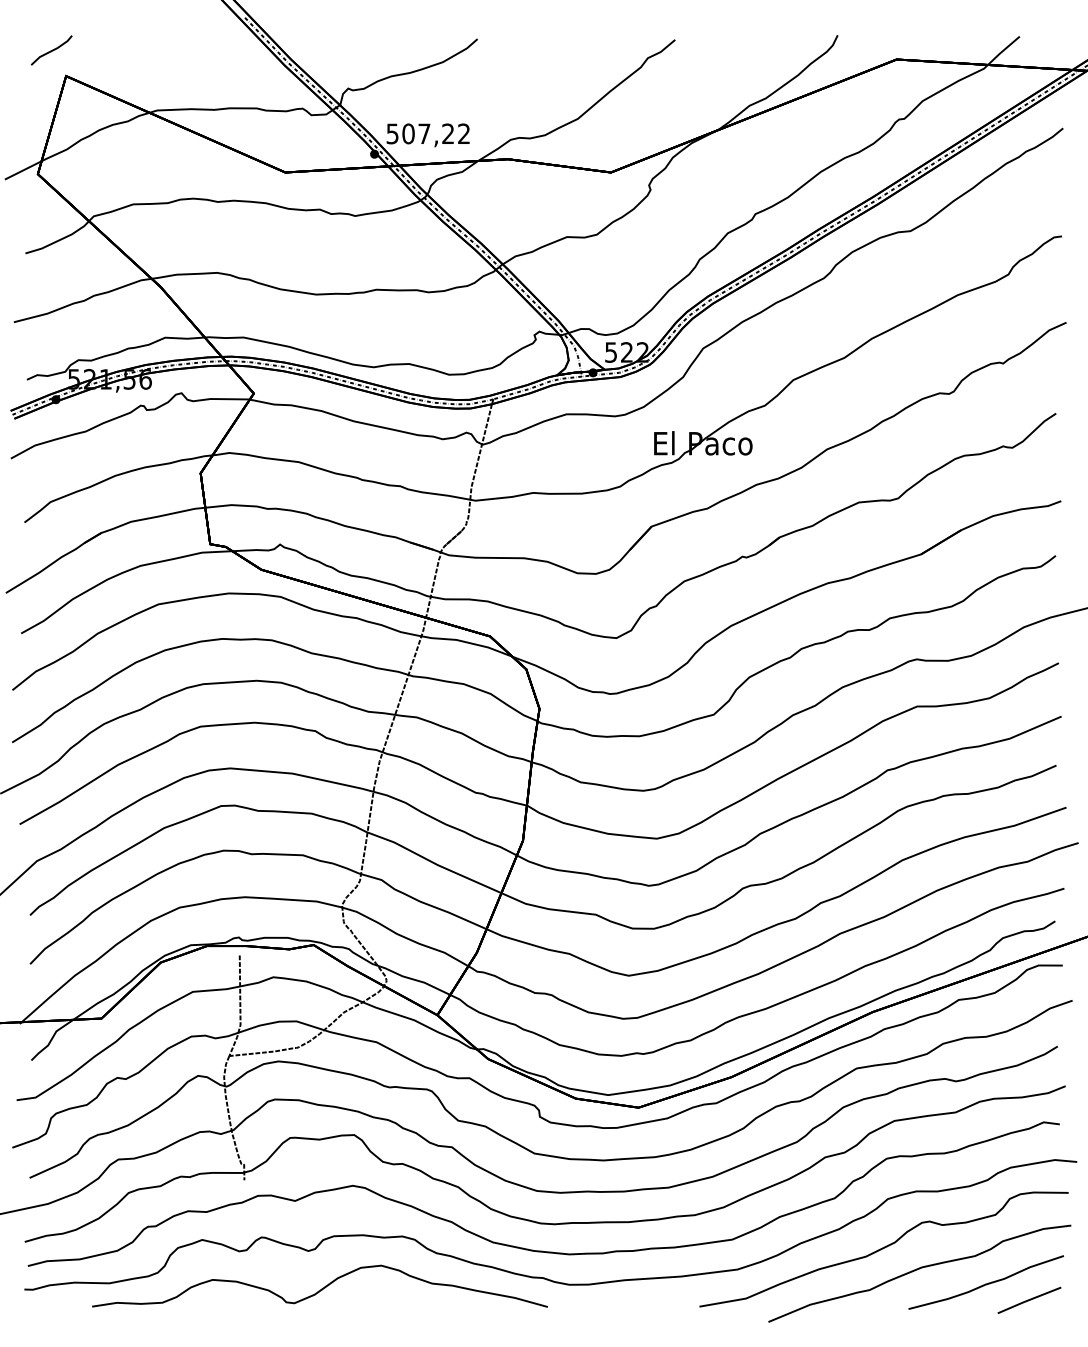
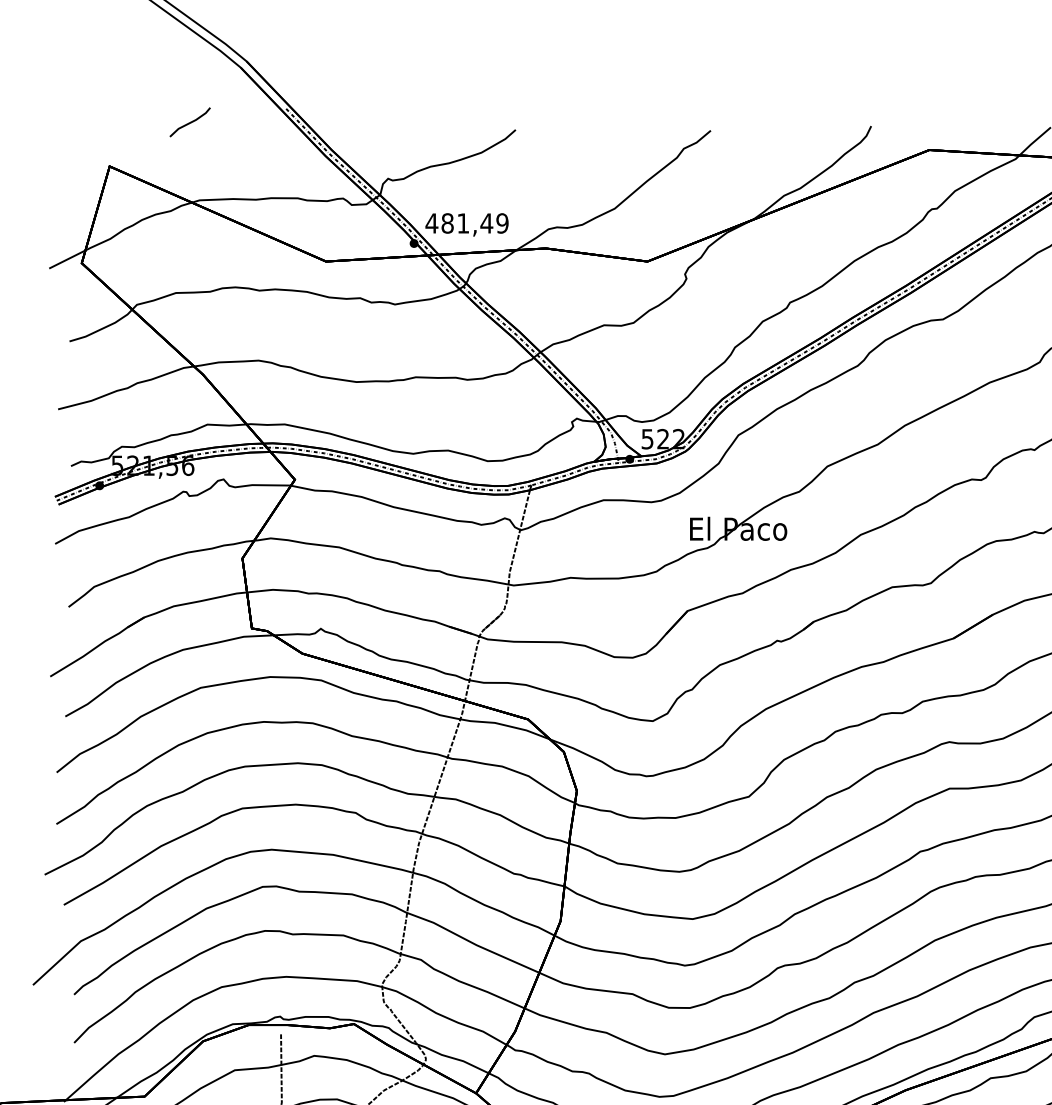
line: (51, 50) -> (189, 122), moved
text: (428, 133) -> (467, 223), 507,22 -> 481,49

